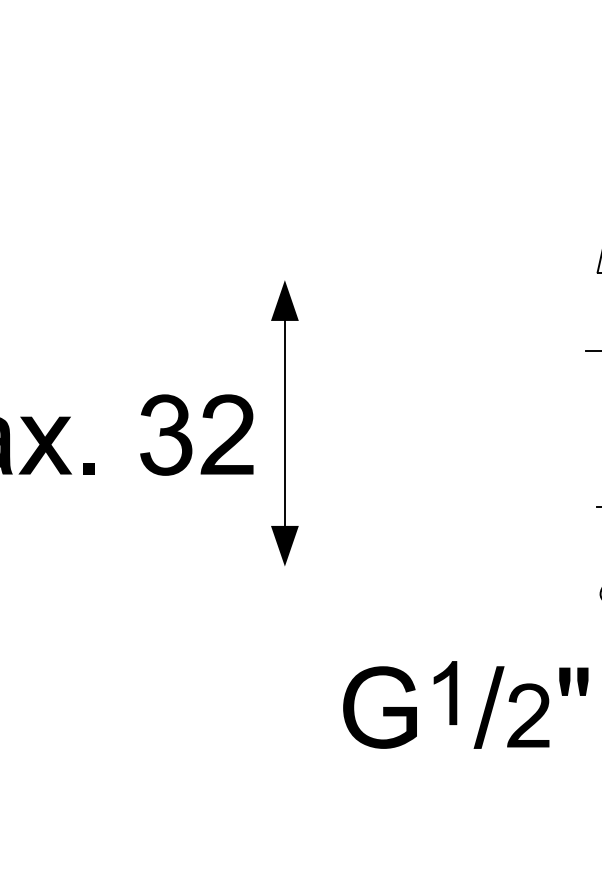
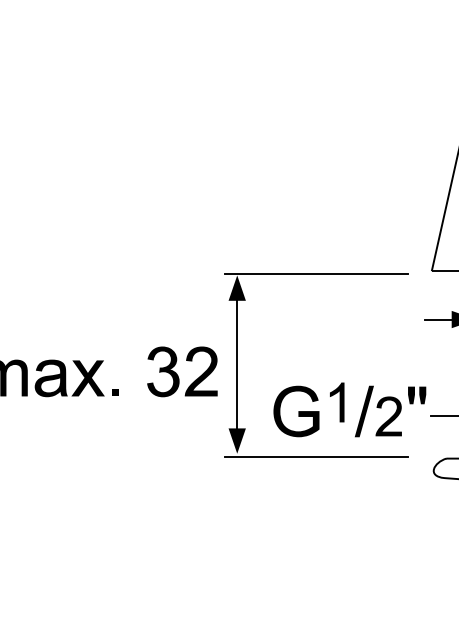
line: (412, 277) -> (316, 273), added
line: (412, 572) -> (316, 457), added
part: (465, 704) -> (349, 409), moved

